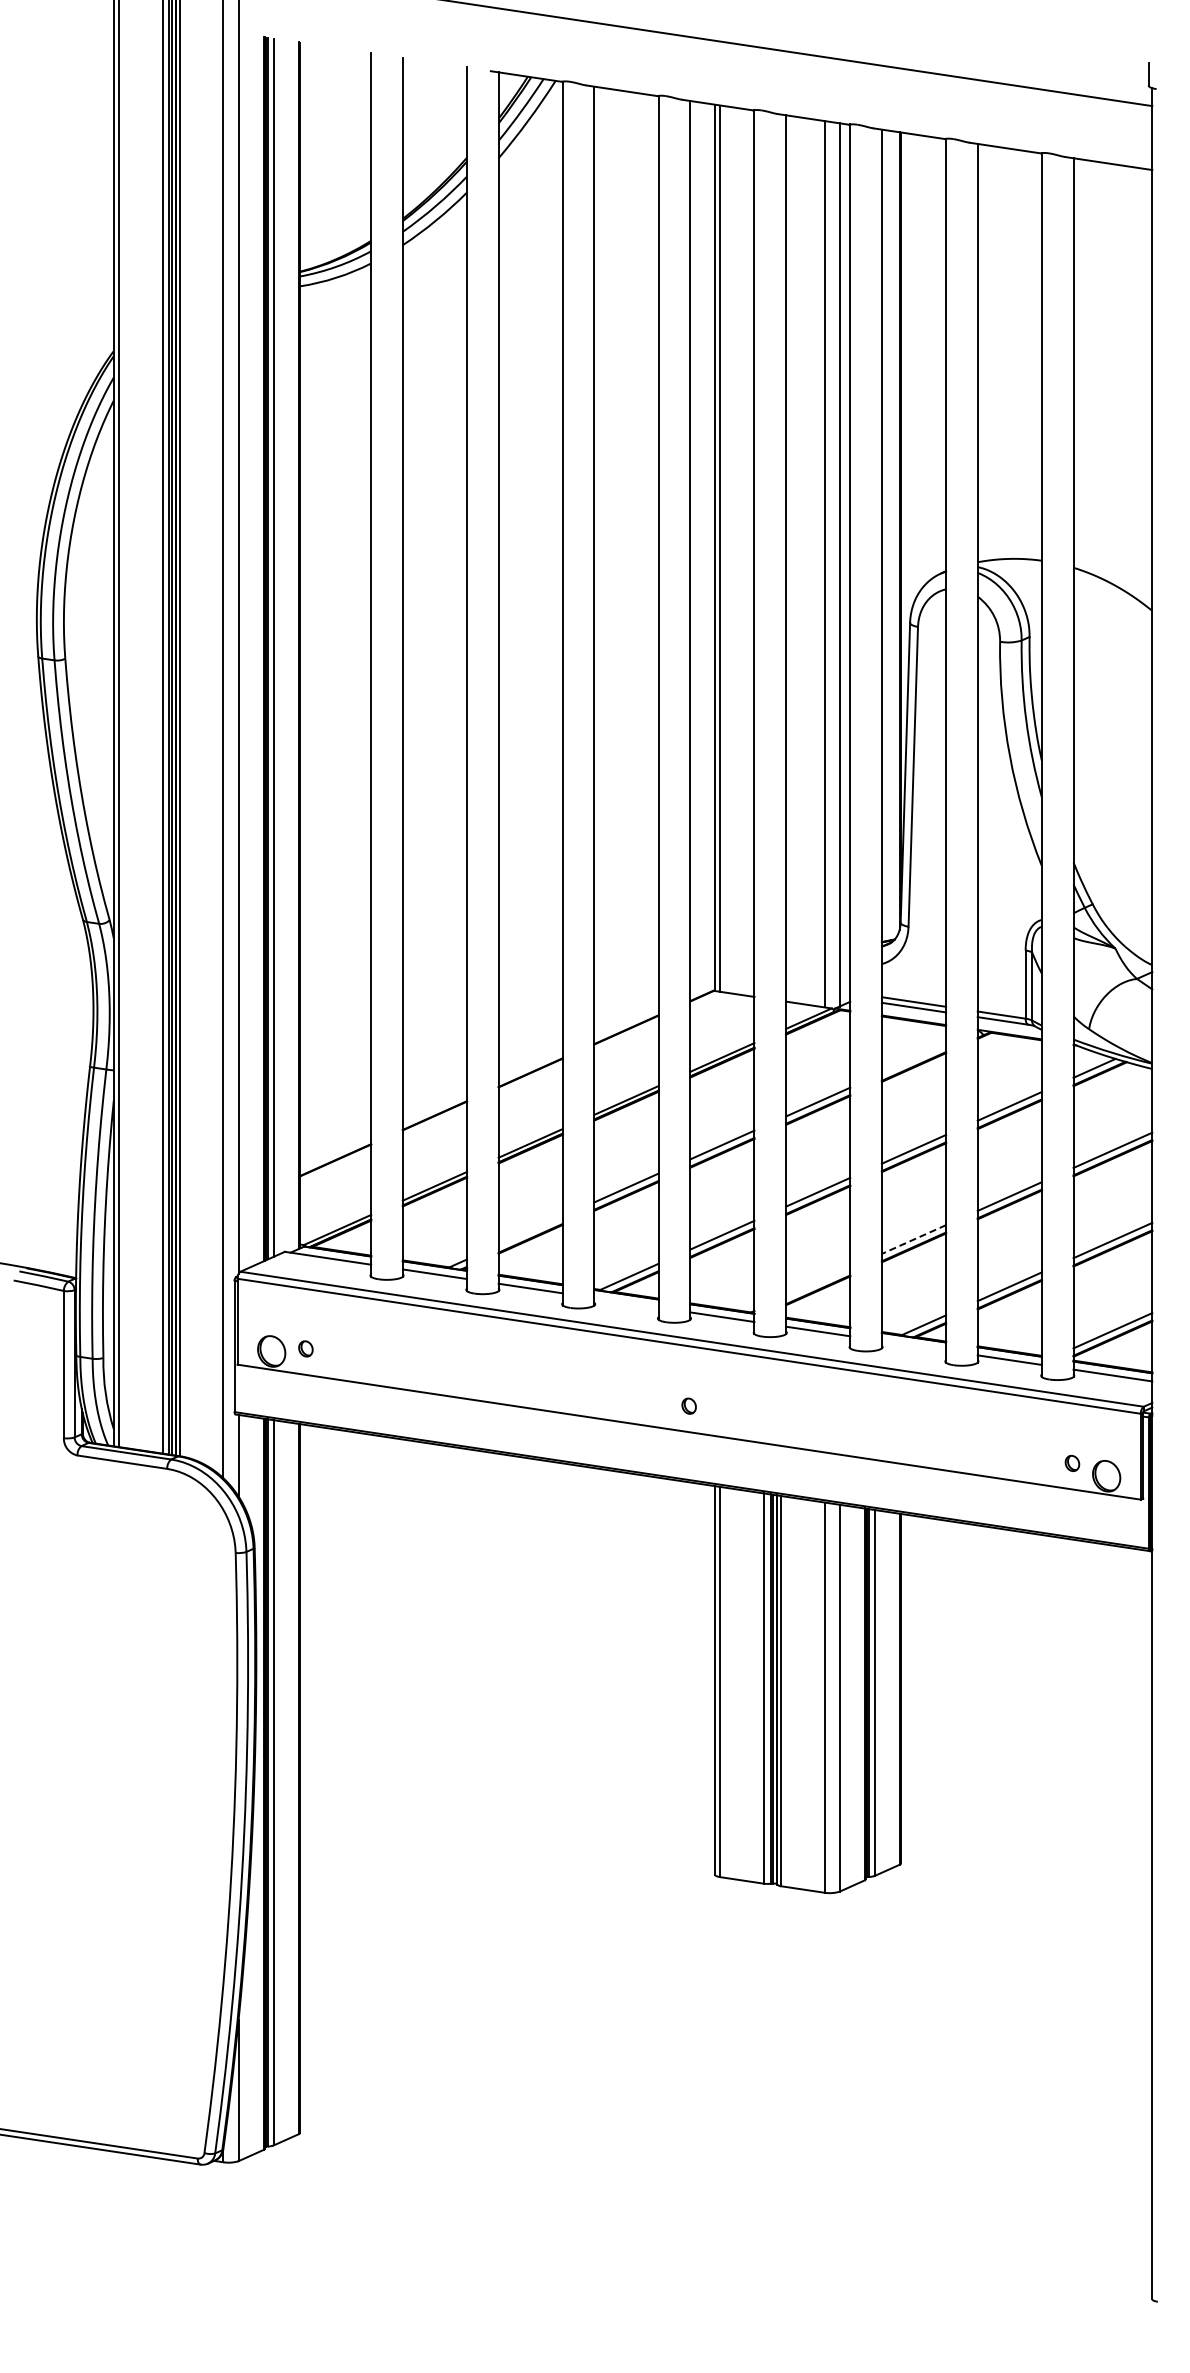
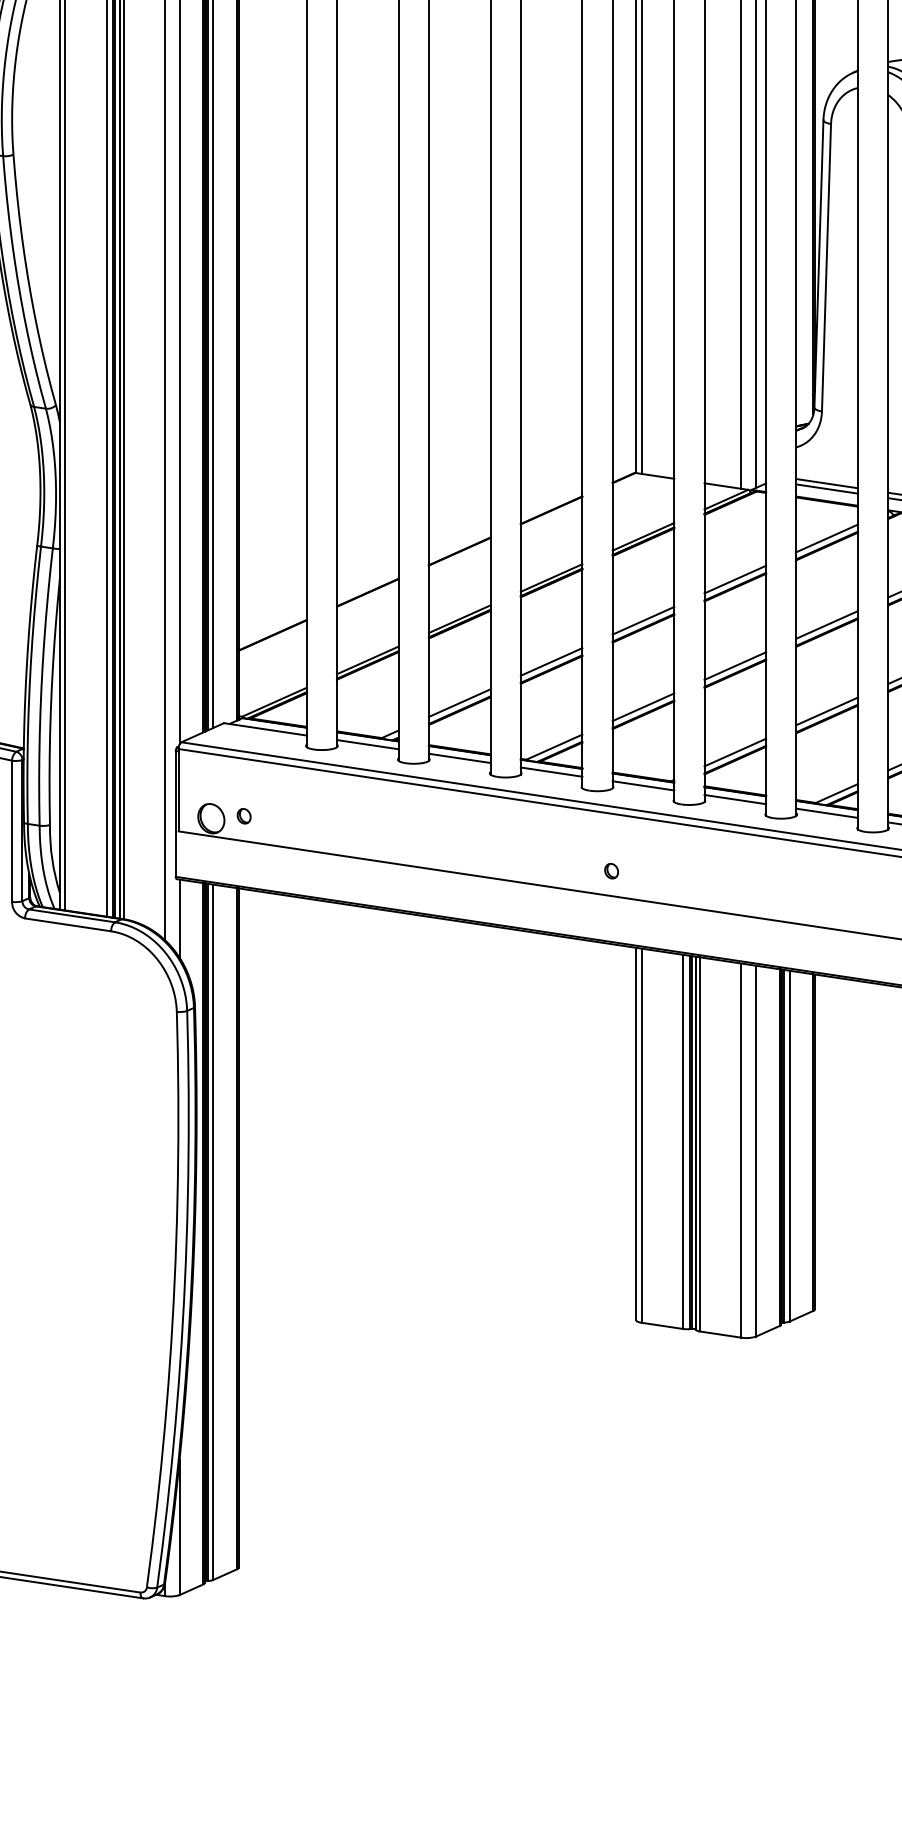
line: (913, 1058) -> (826, 537), added
line: (530, 1230) -> (459, 702), added
line: (913, 1239) -> (826, 711), dashed -> solid
line: (818, 1282) -> (735, 752), added
line: (626, 1302) -> (551, 771), added
line: (913, 1345) -> (826, 812), added

